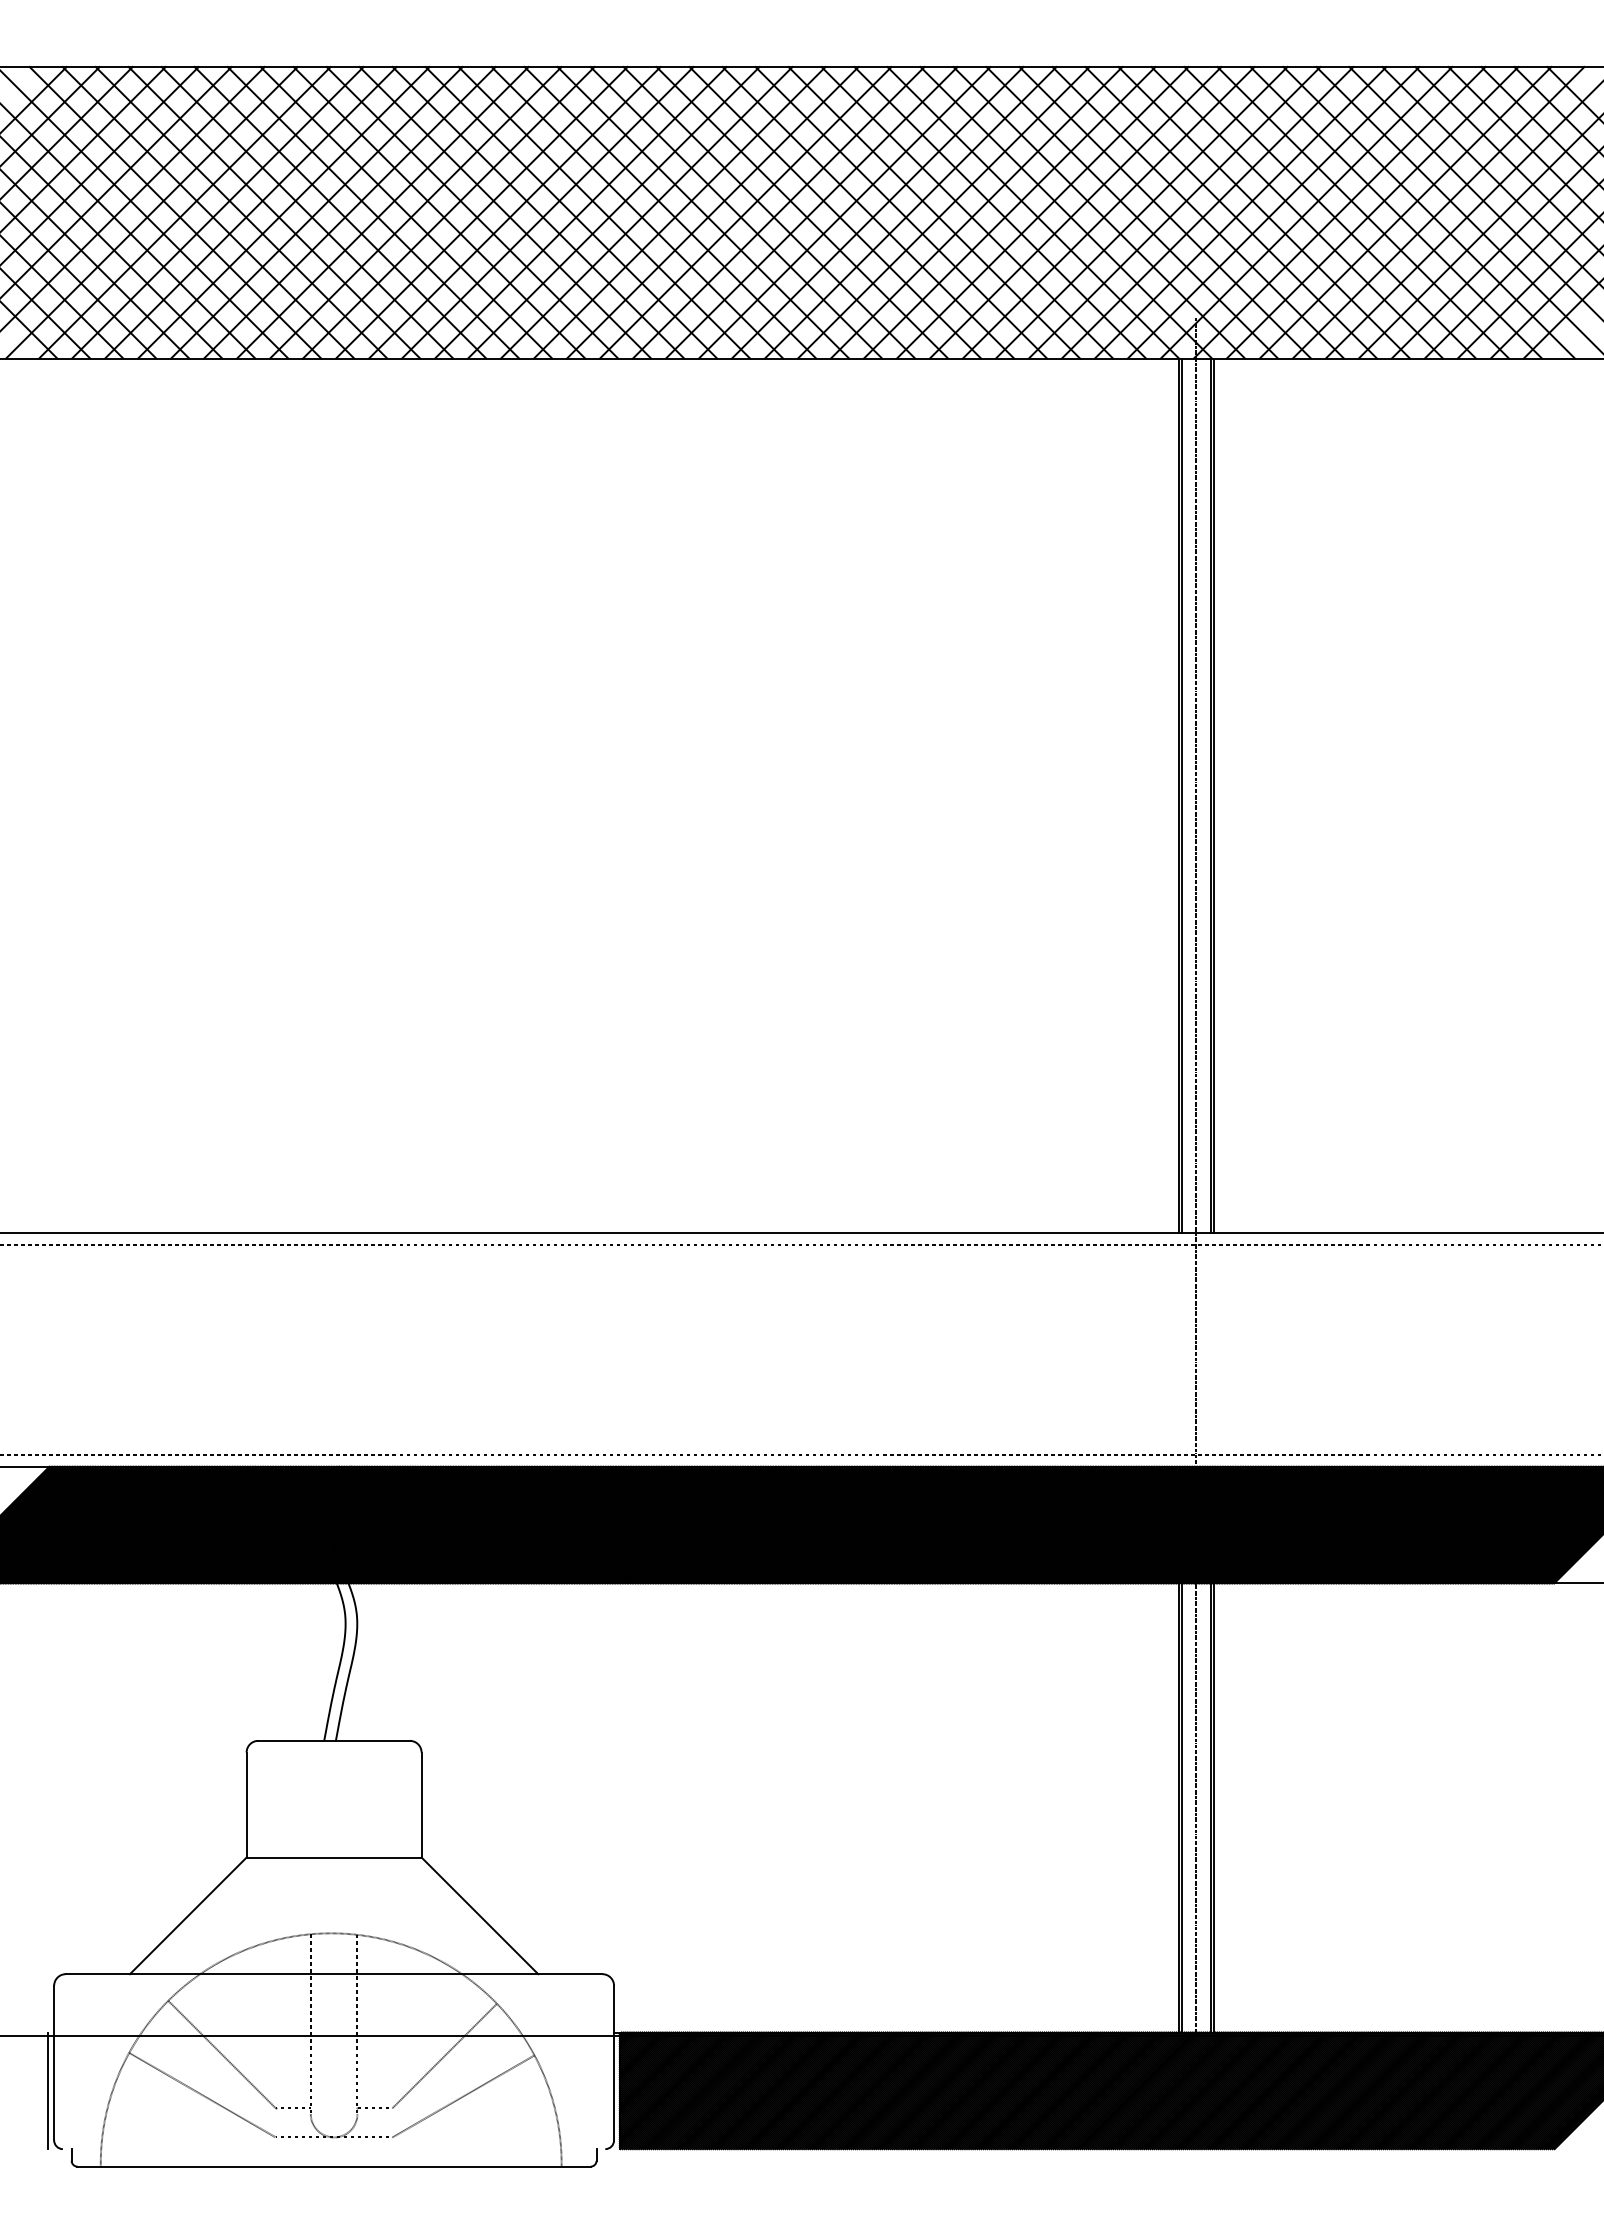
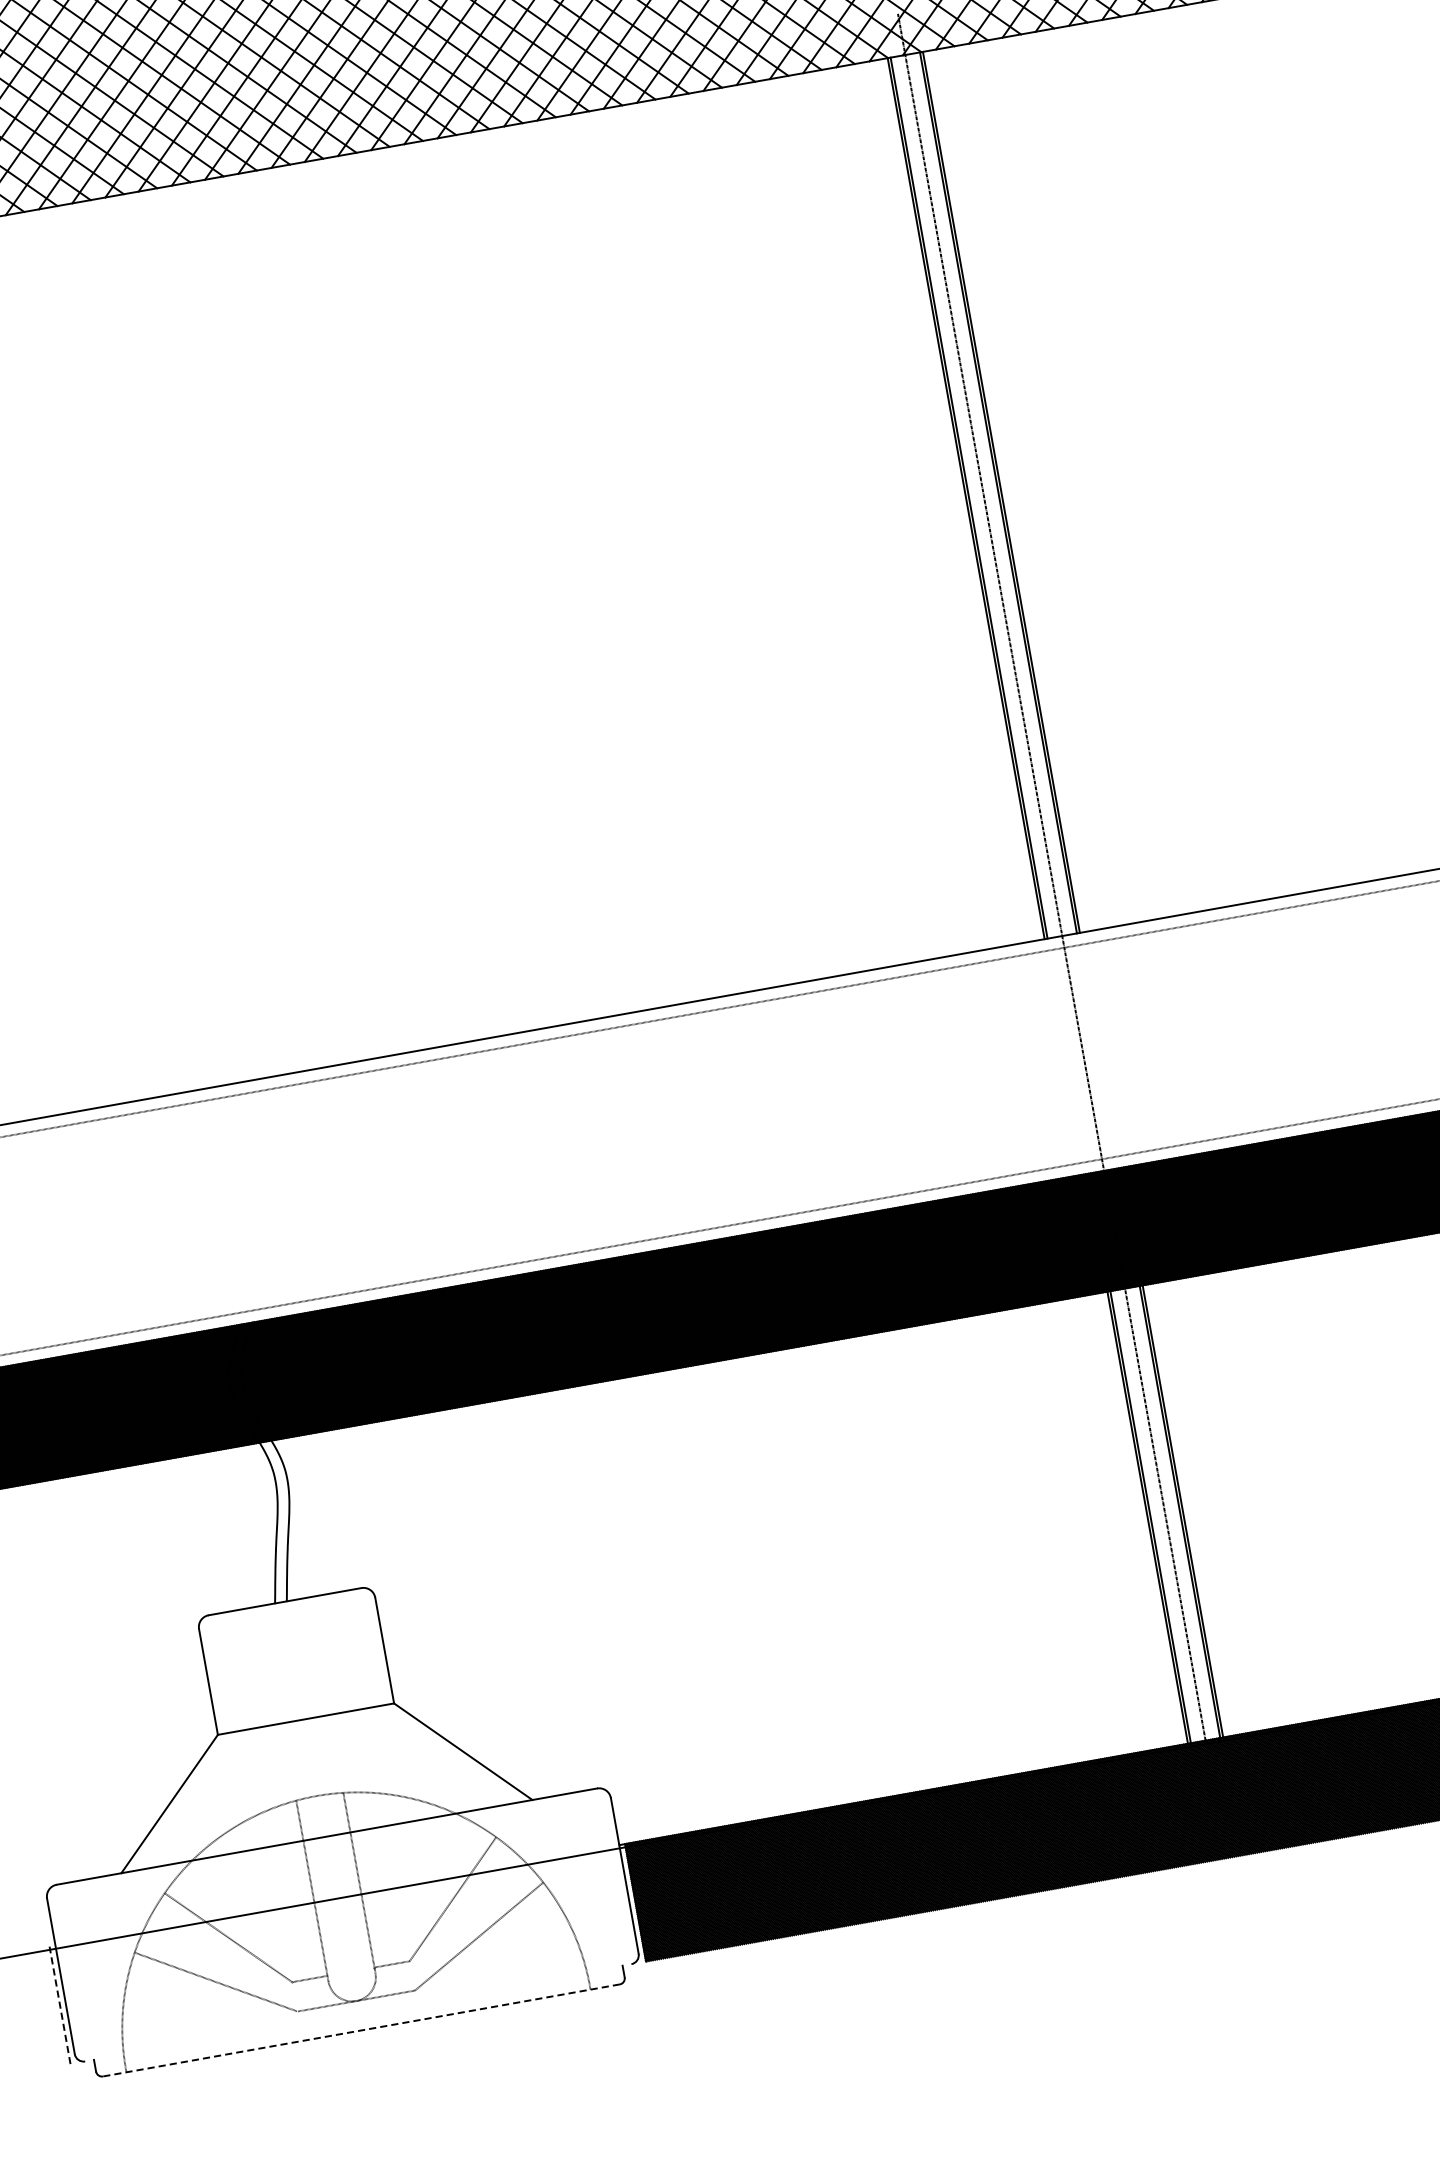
line: (48, 2090) -> (60, 2005), solid -> dashed
line: (334, 2166) -> (361, 2030), solid -> dashed

